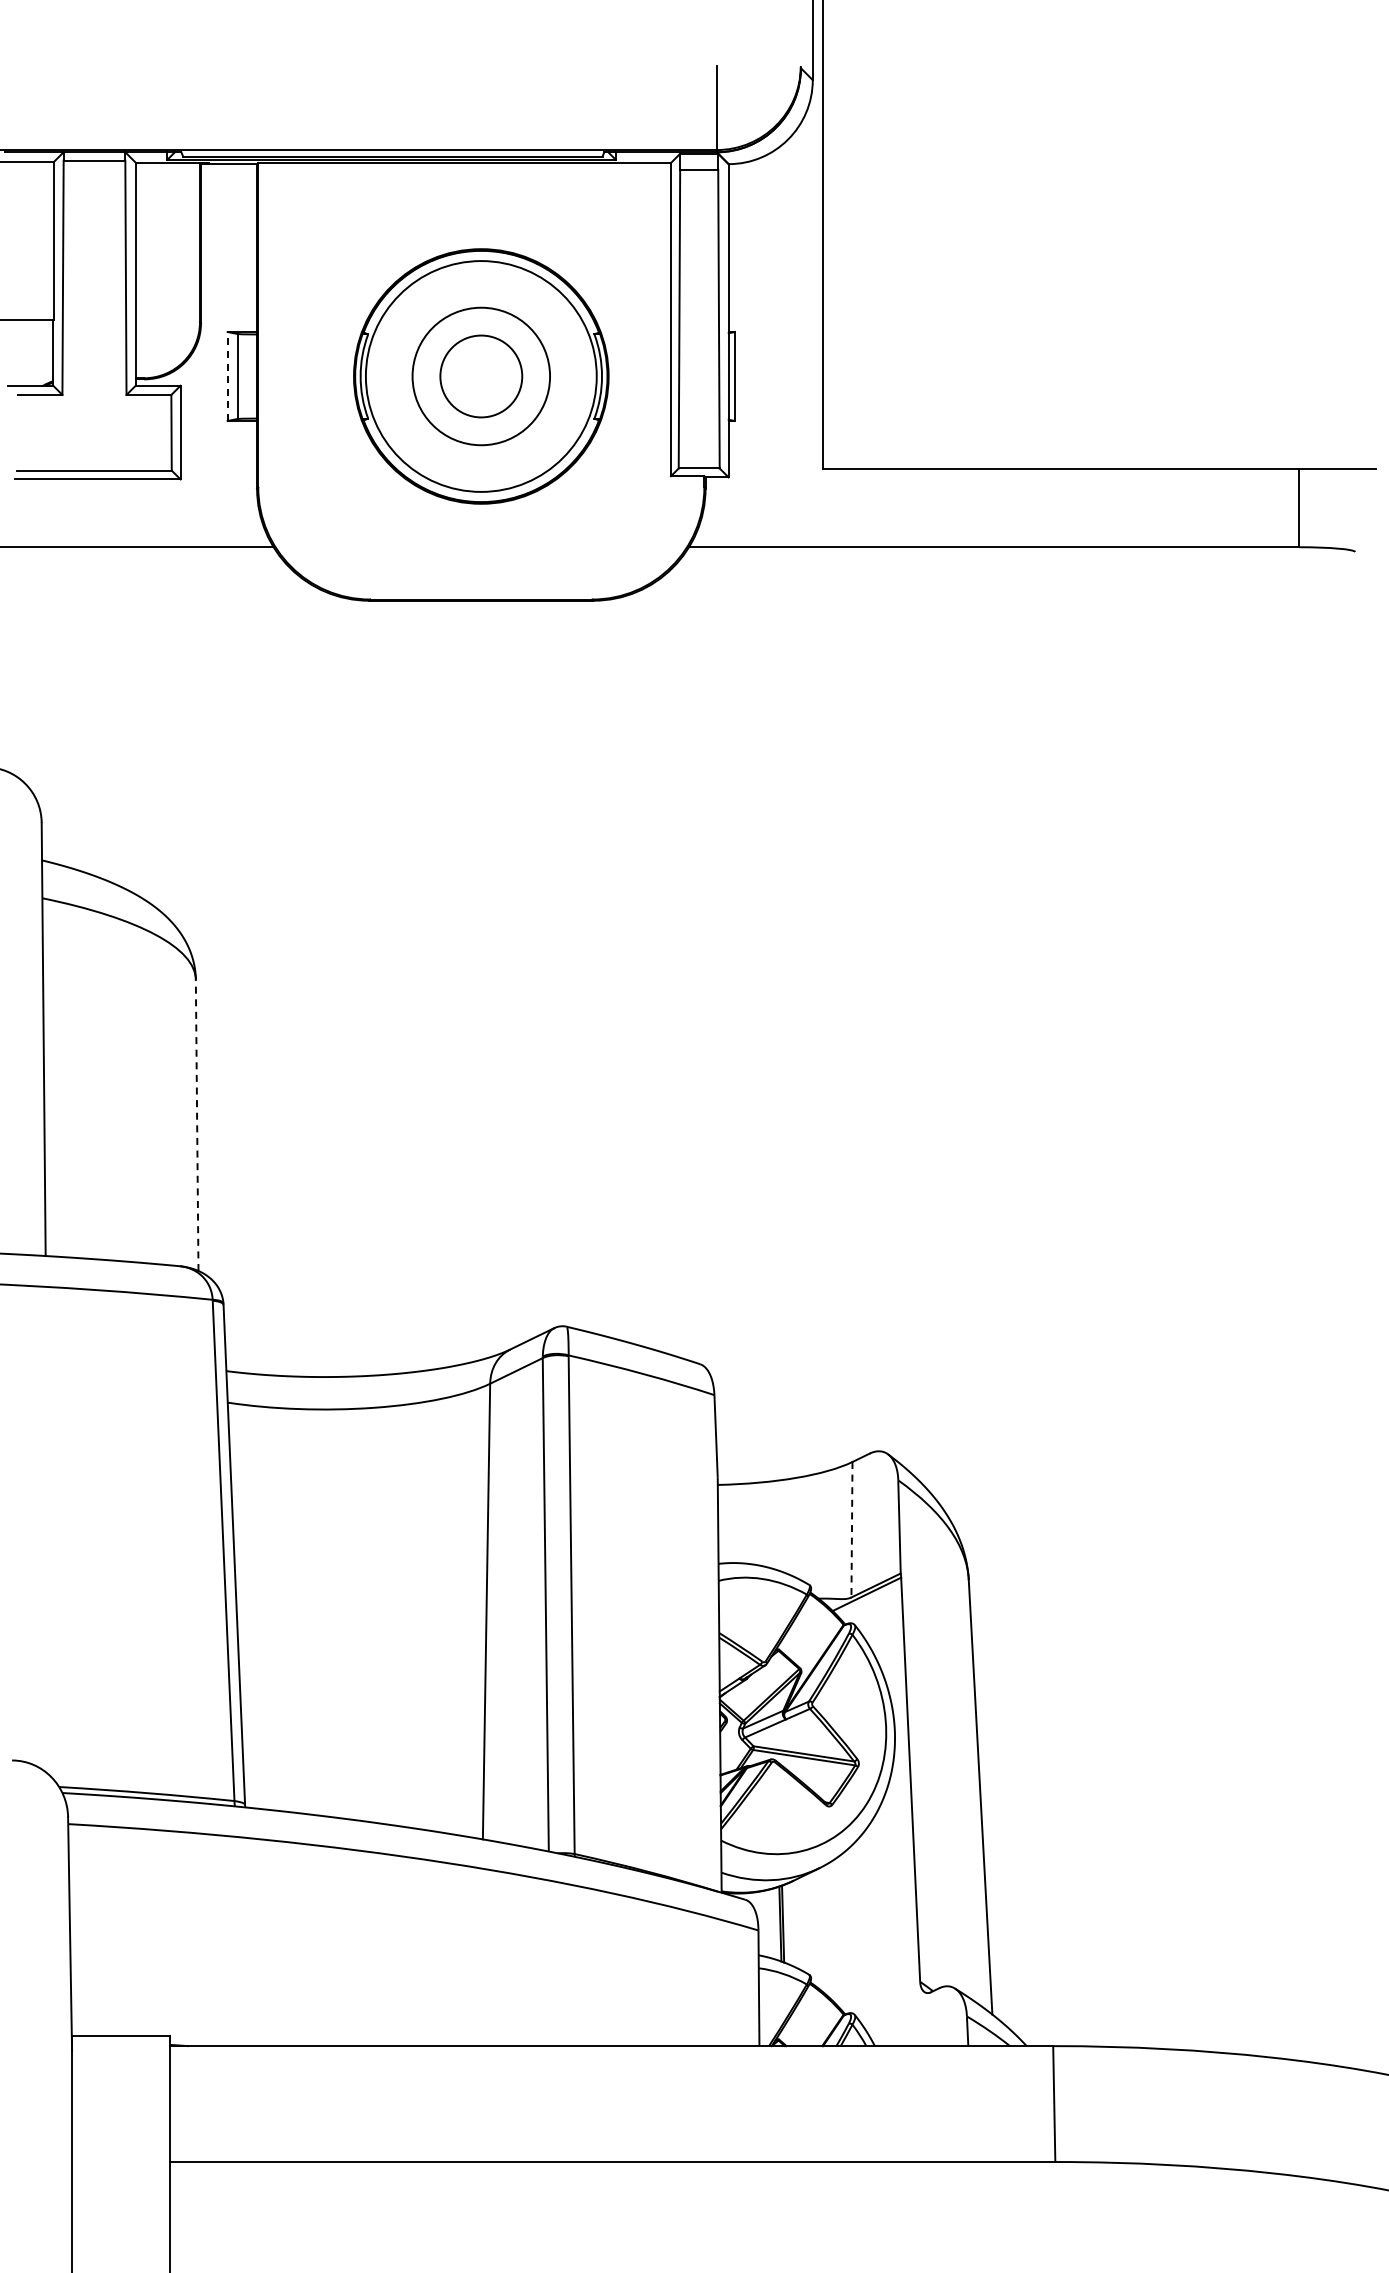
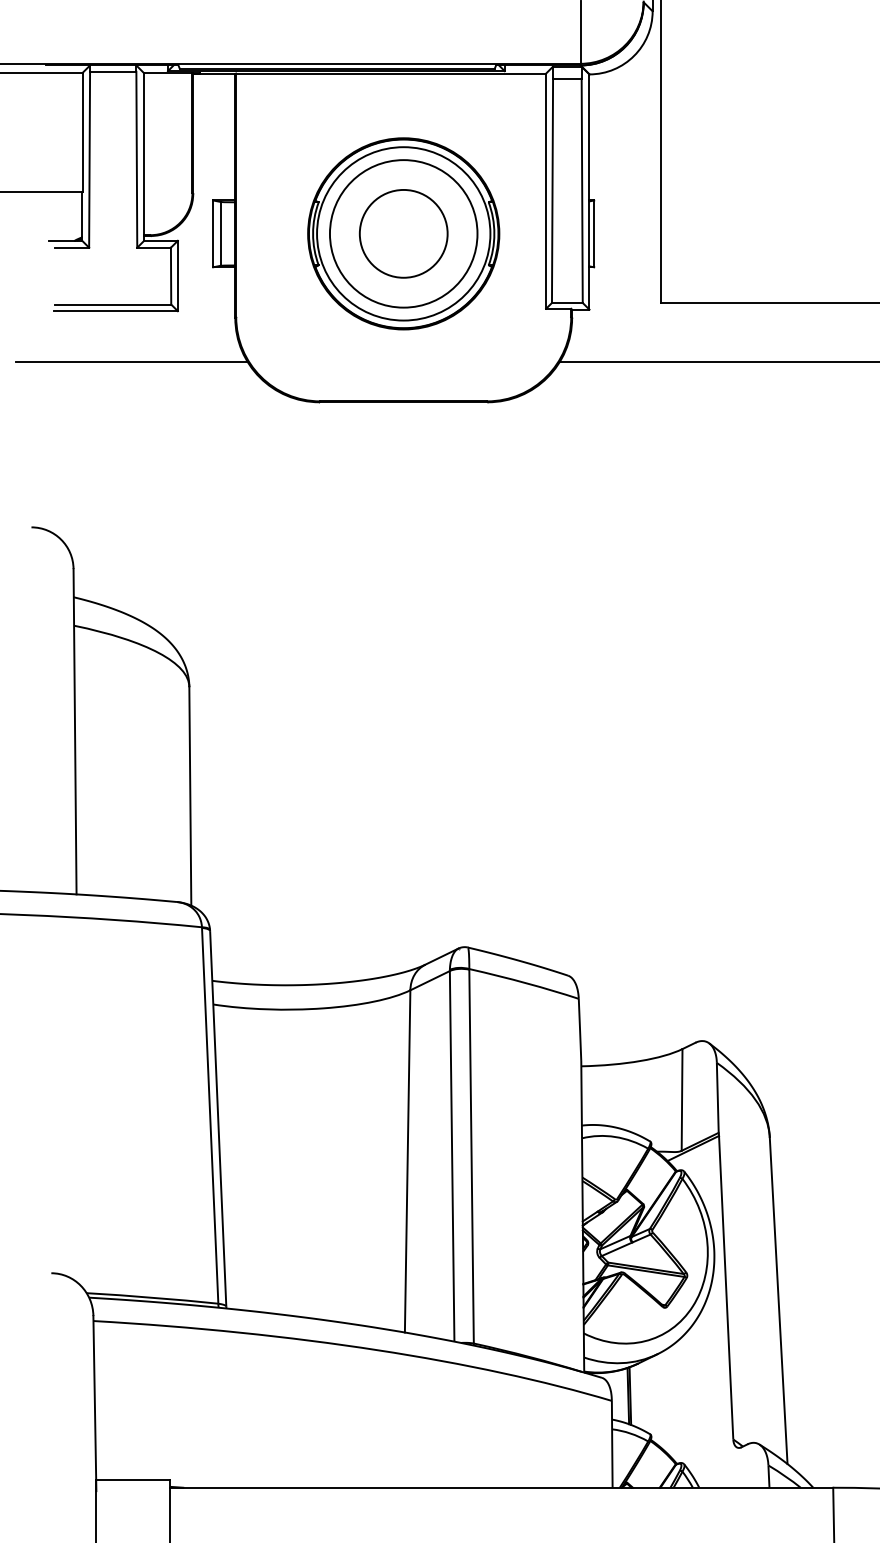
line: (227, 376) -> (213, 233), dashed -> solid
circle: (480, 376) -> (403, 233), size x1.43
circle: (481, 376) -> (403, 233), size x1.43
line: (197, 1125) -> (190, 796), dashed -> solid
line: (851, 1529) -> (681, 1099), dashed -> solid

